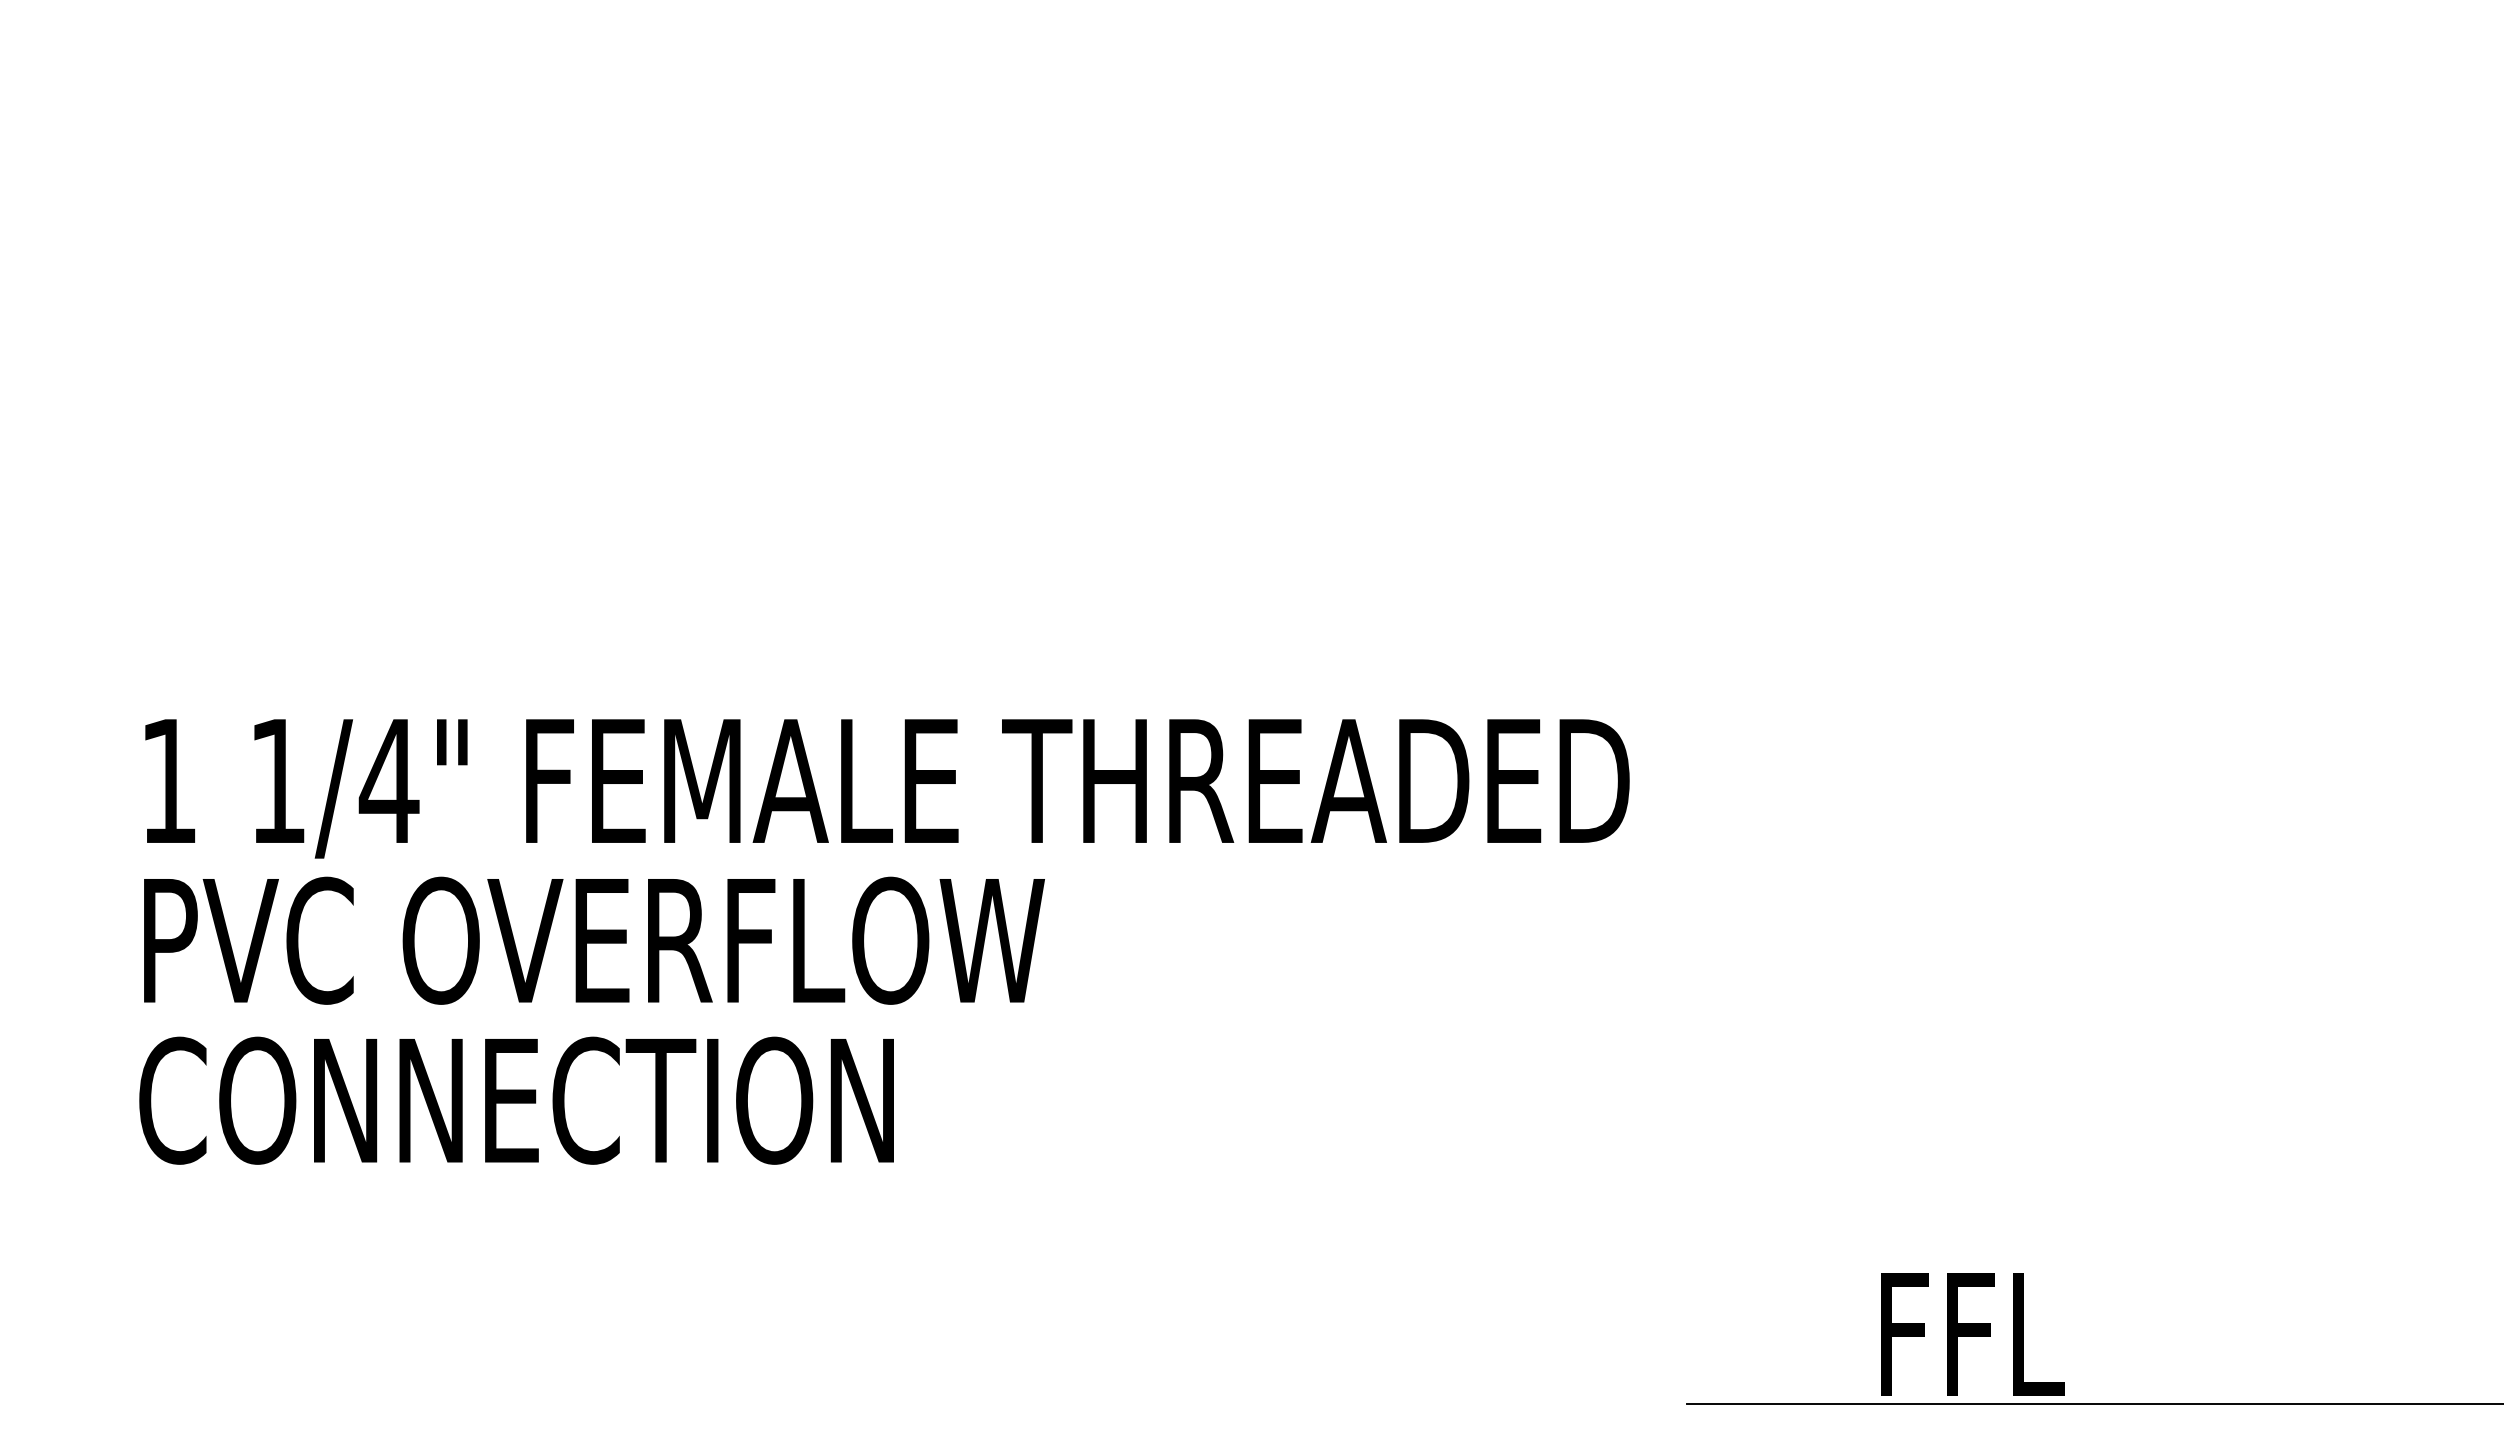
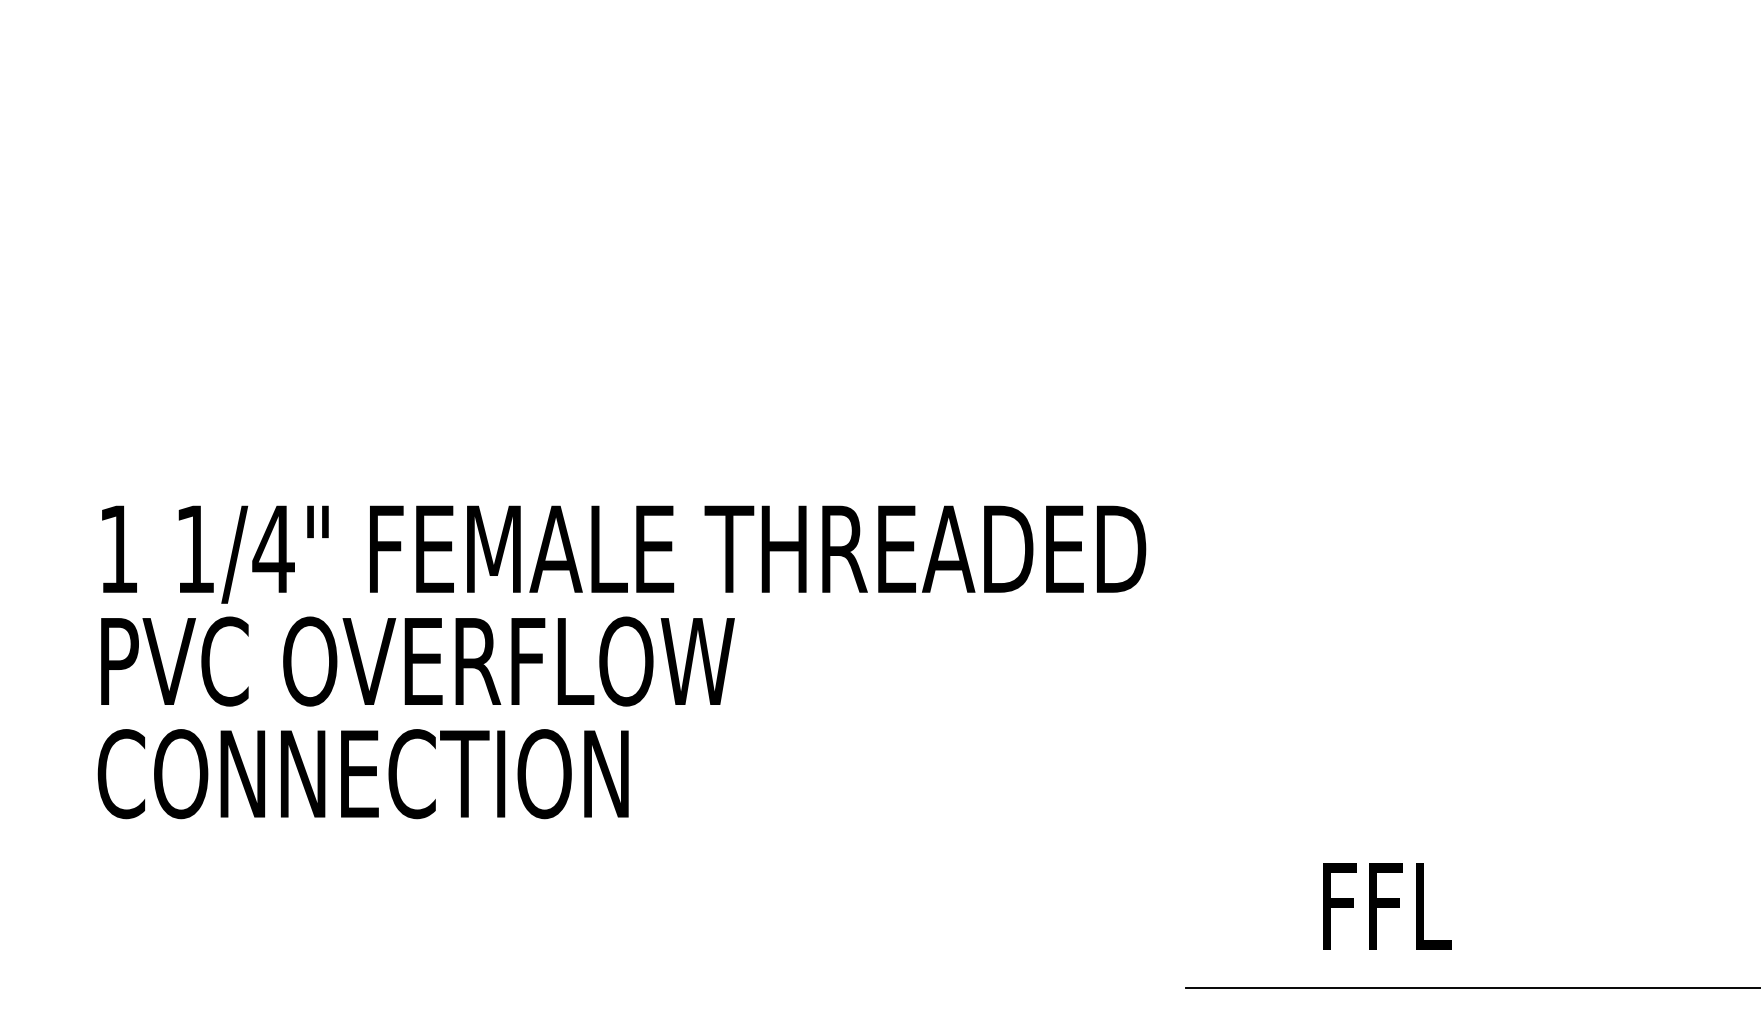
text: (1972, 1334) -> (1387, 906), moved

